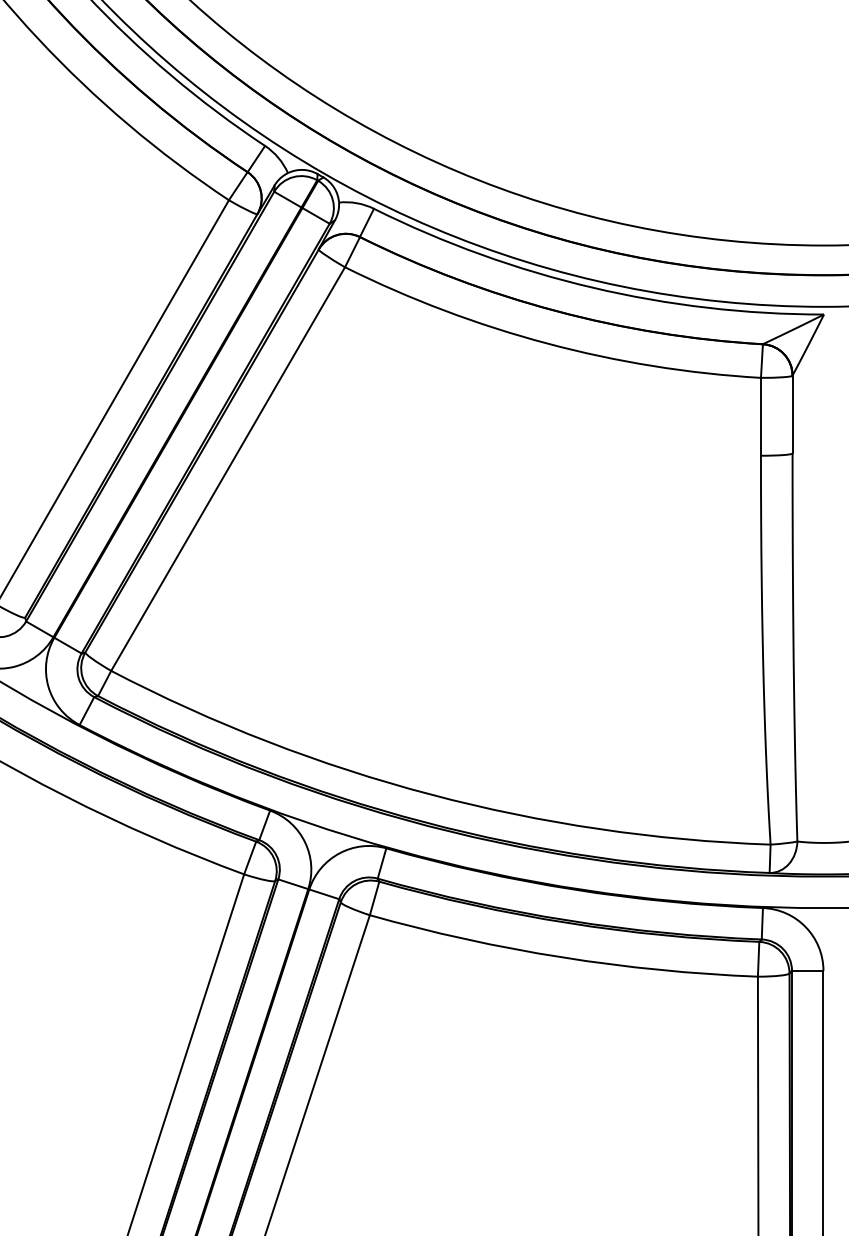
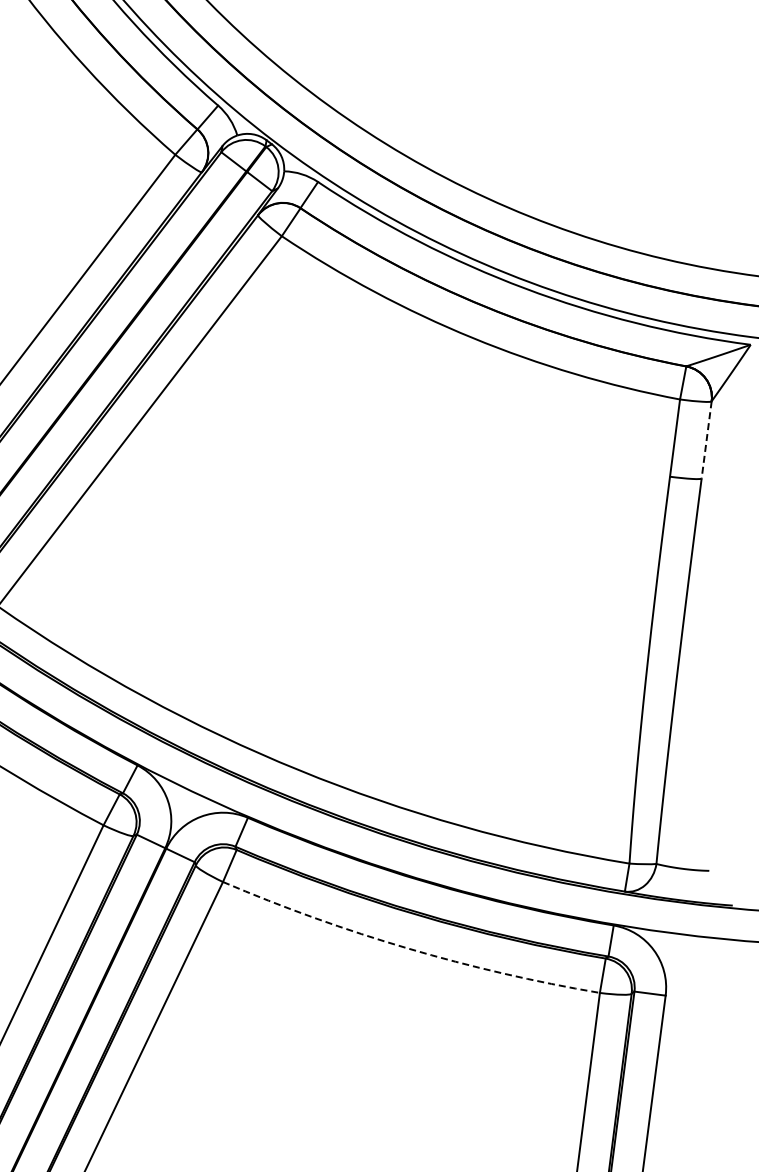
line: (792, 414) -> (706, 439), solid -> dashed
arc: (562, 957) -> (408, 948), solid -> dashed

